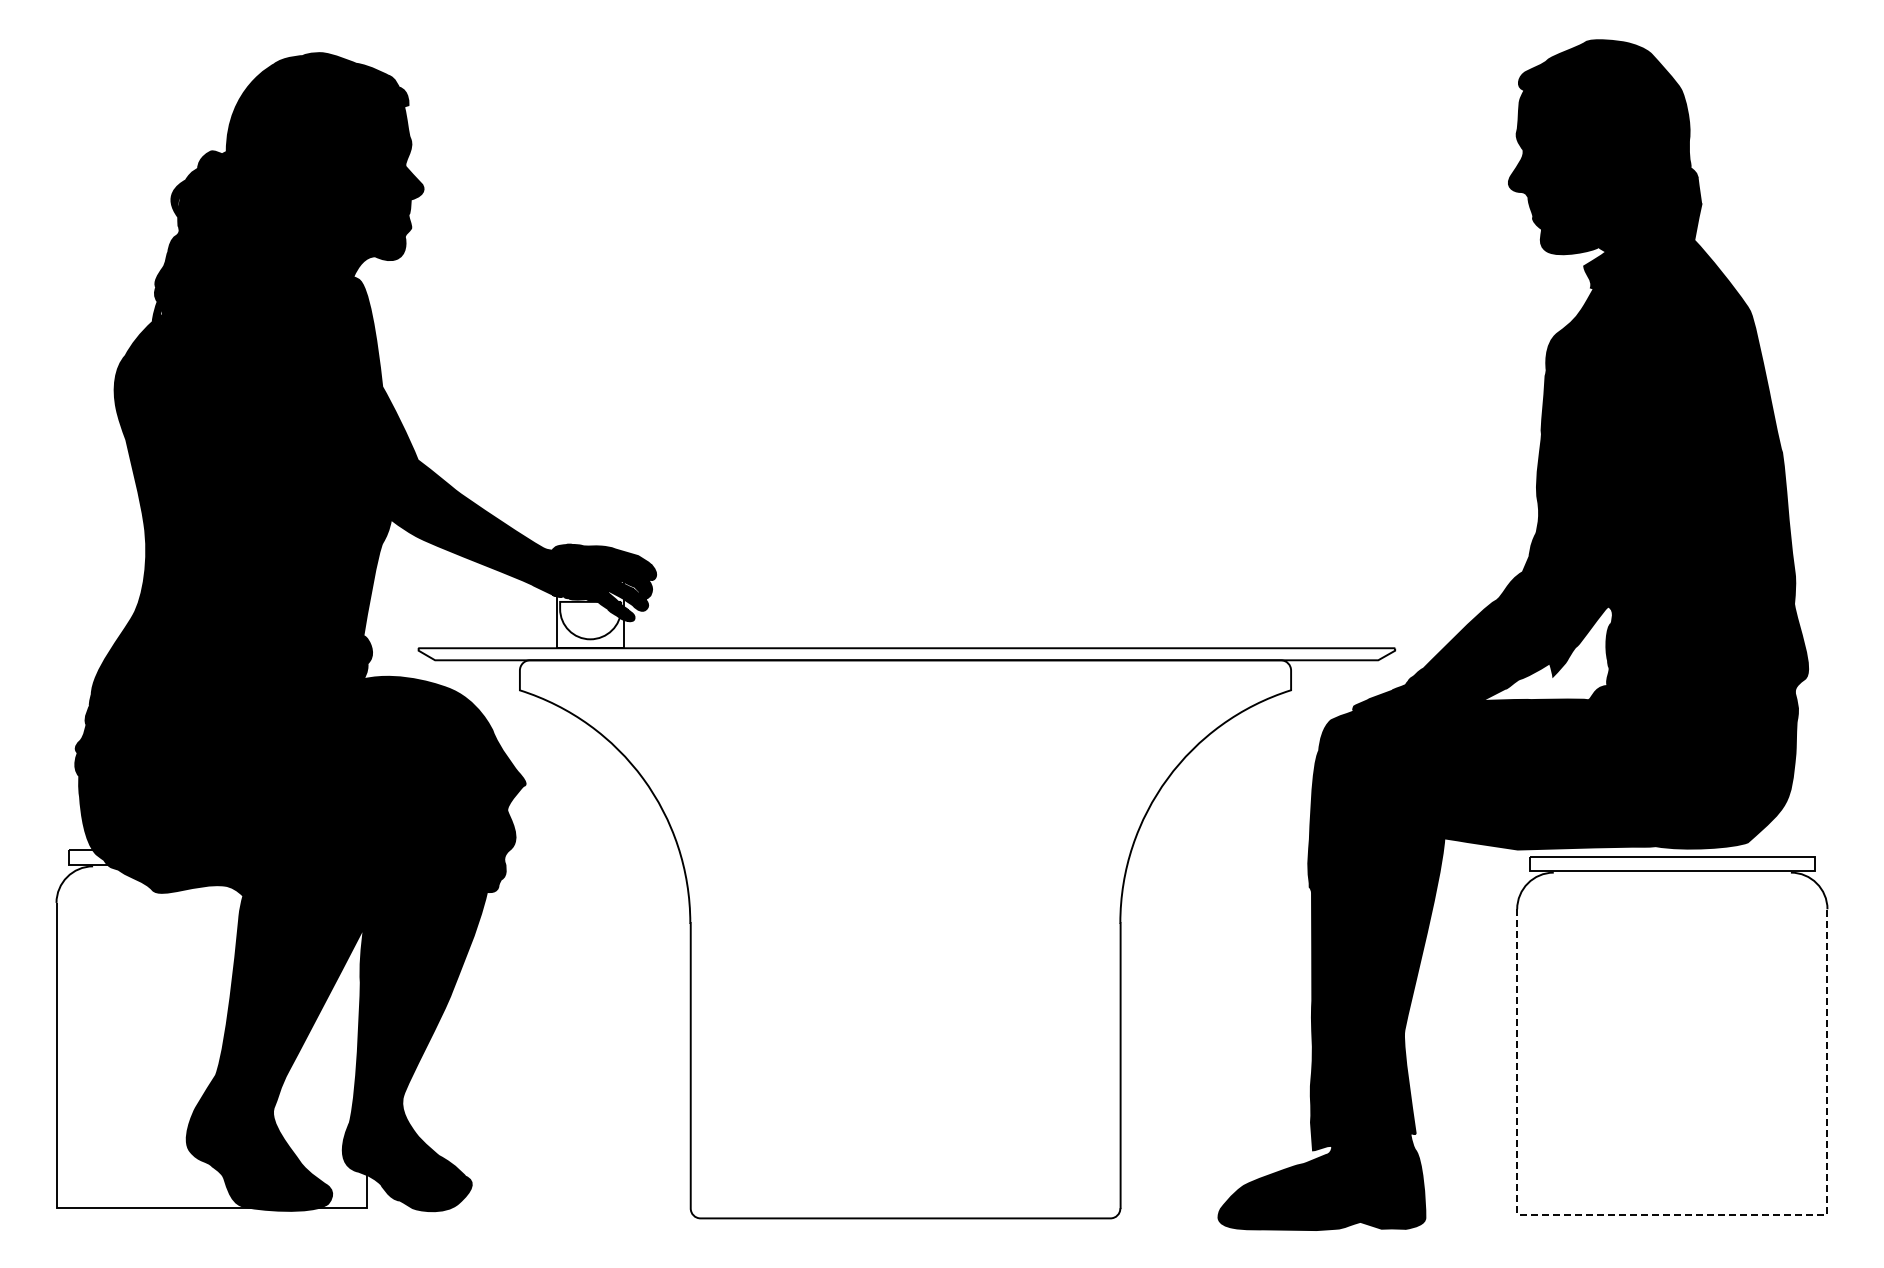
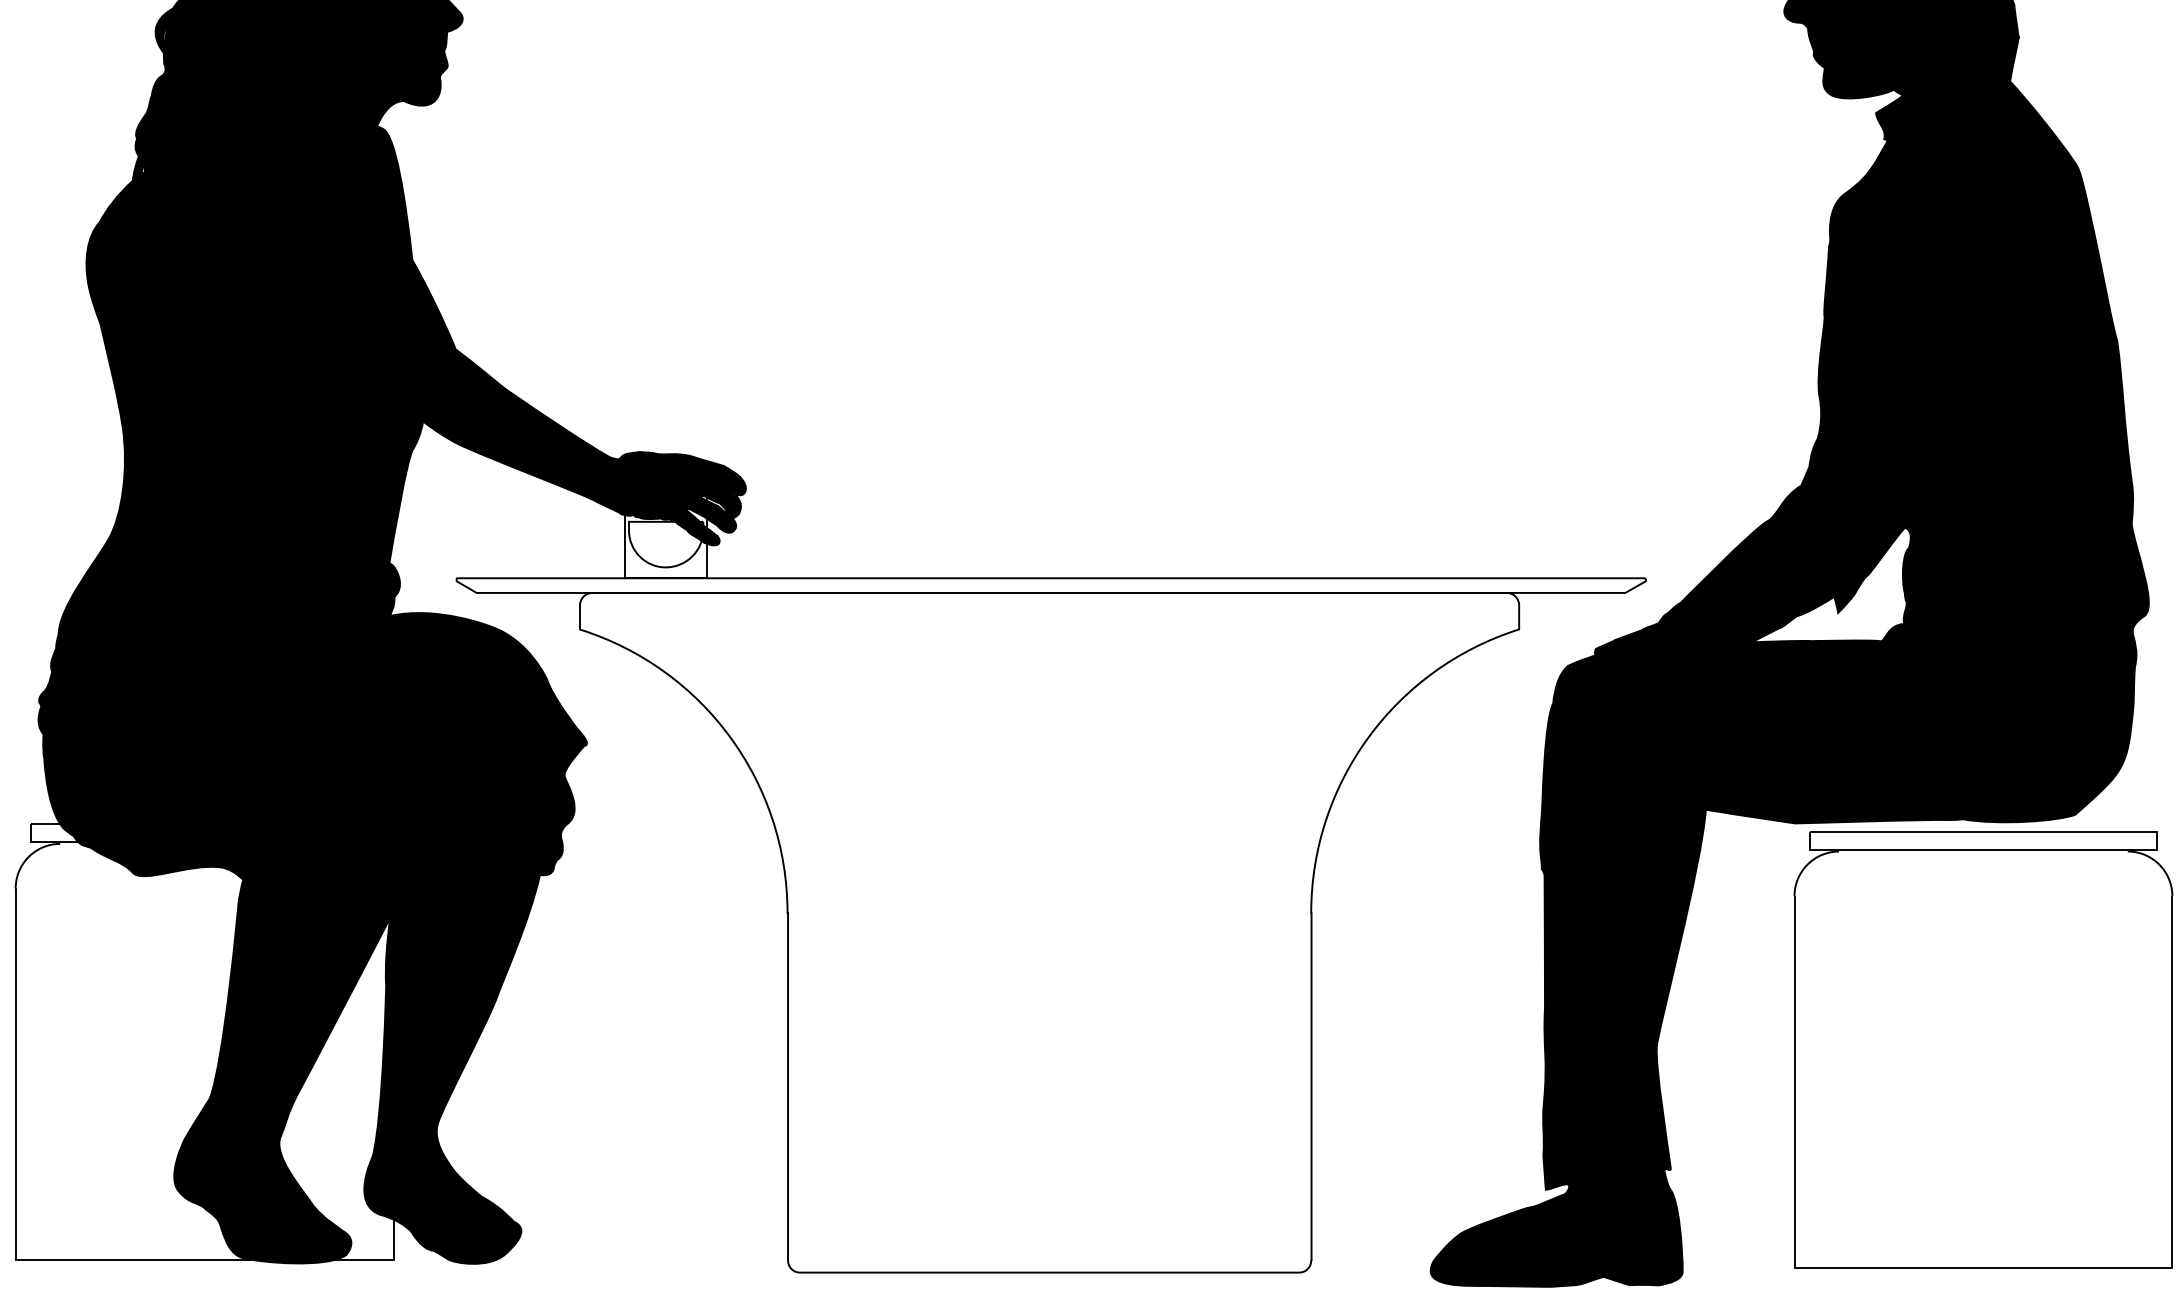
line: (1672, 1214) -> (1983, 1267), dashed -> solid

